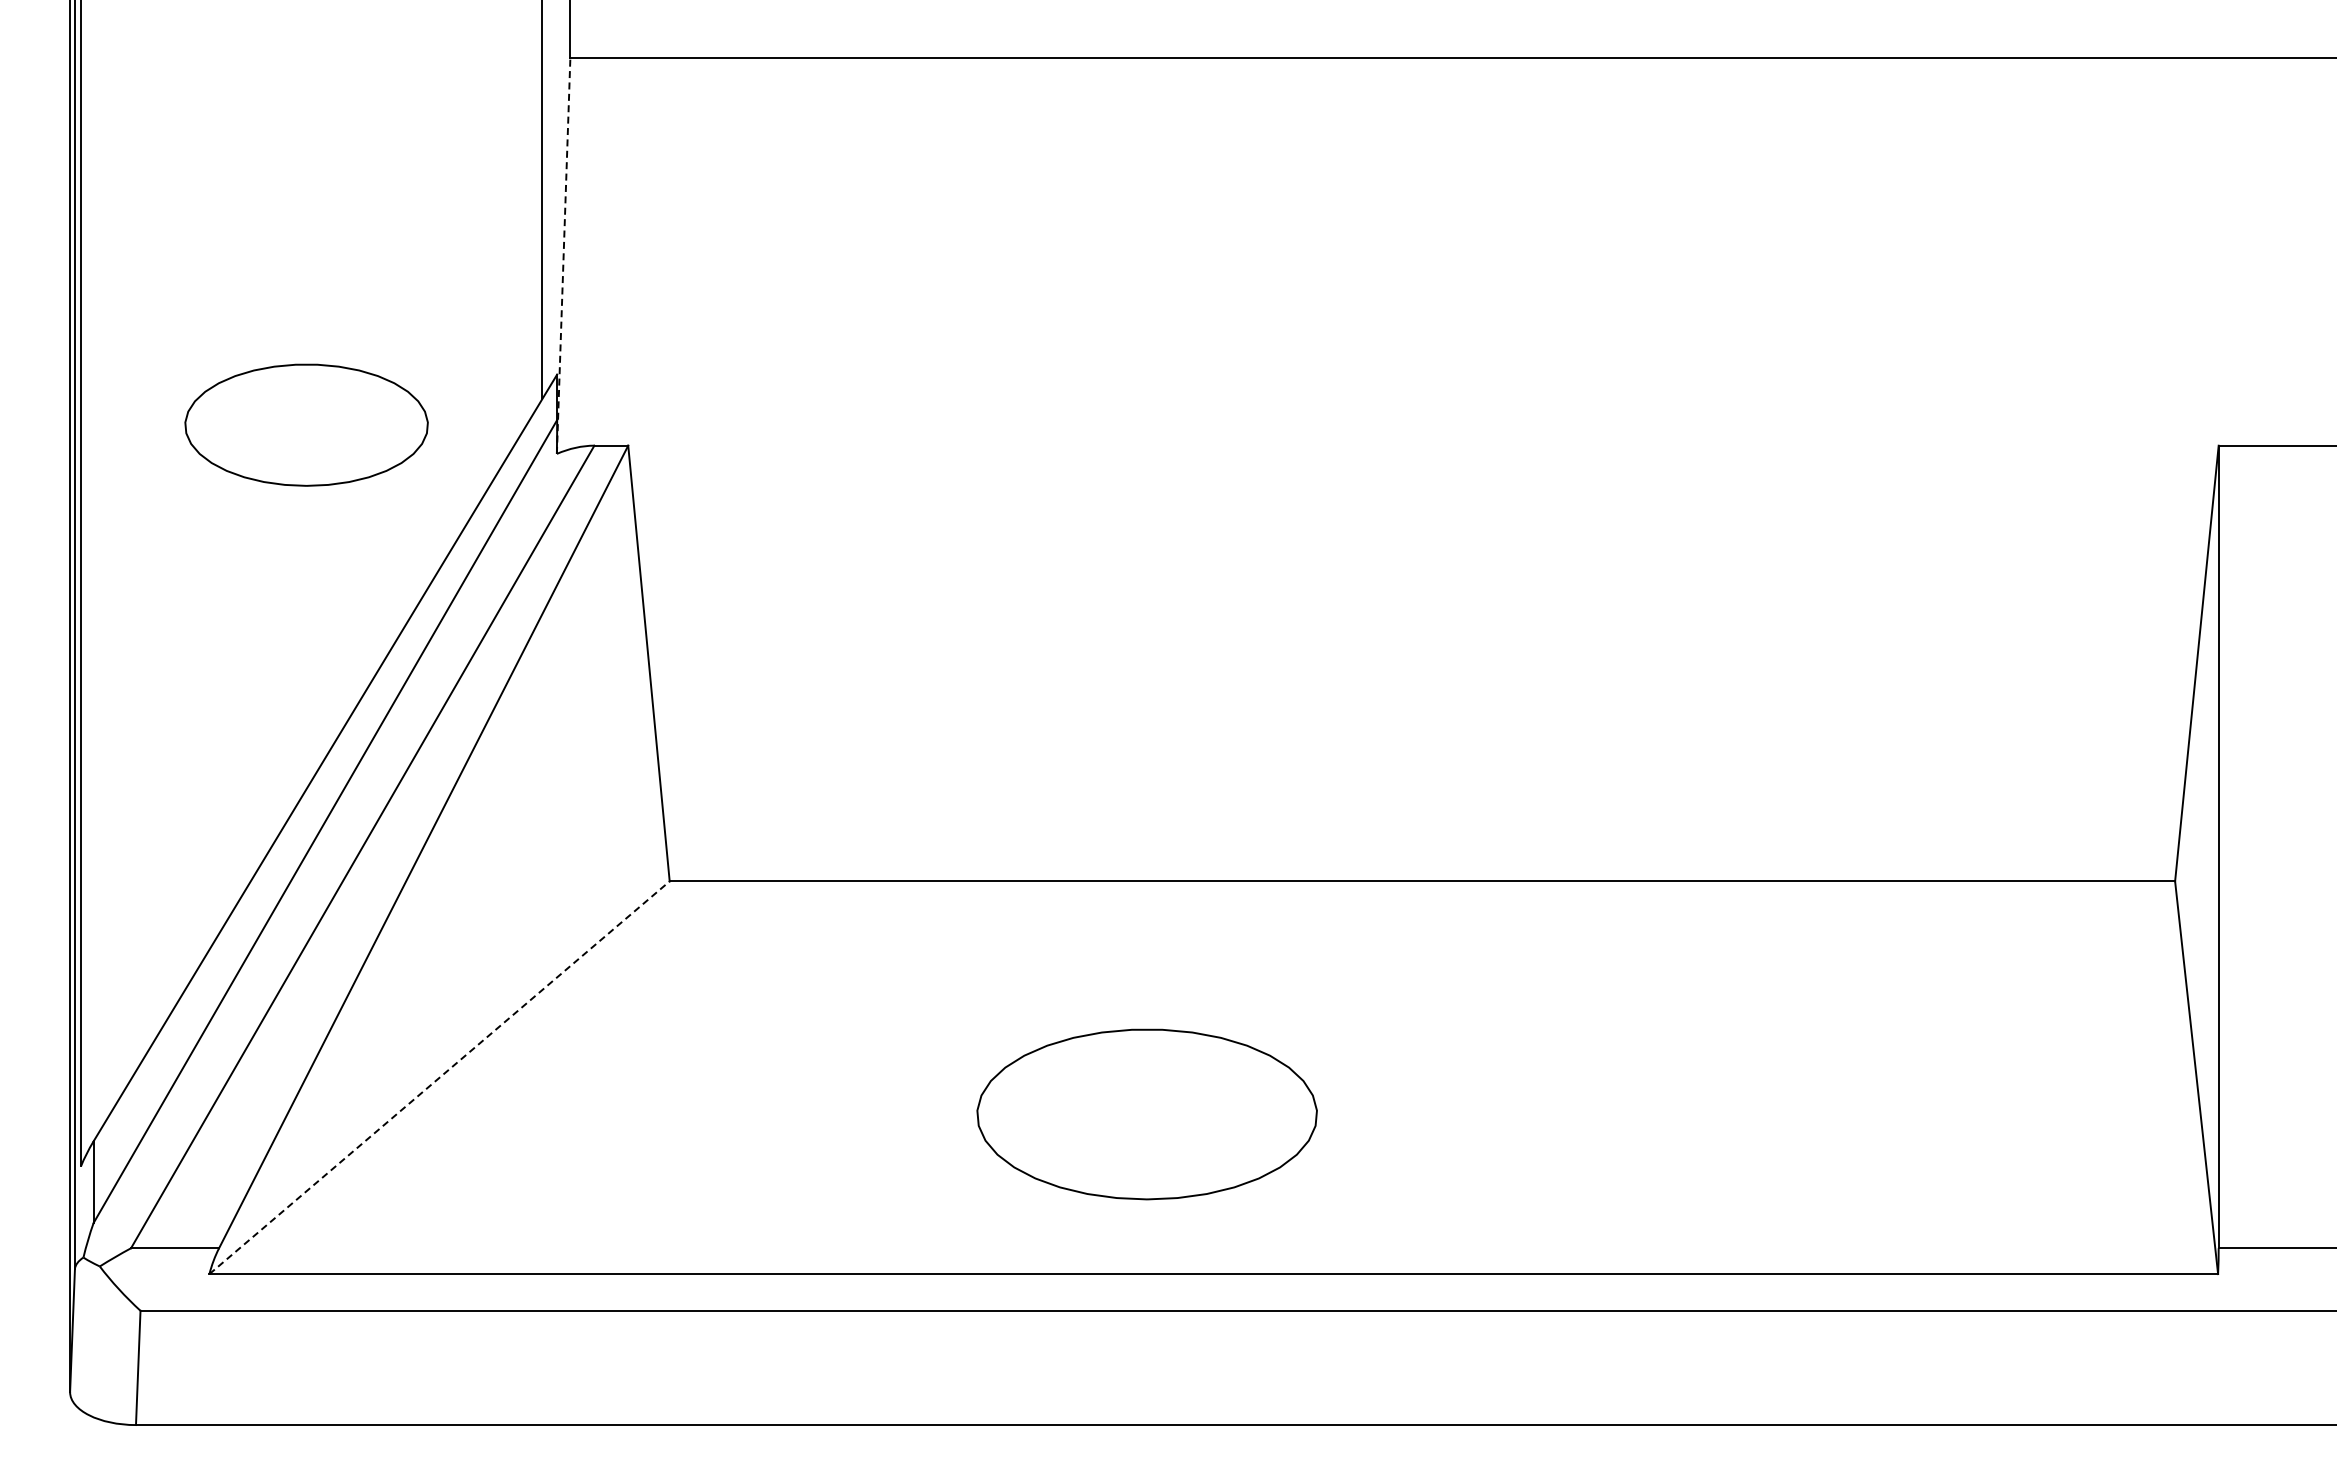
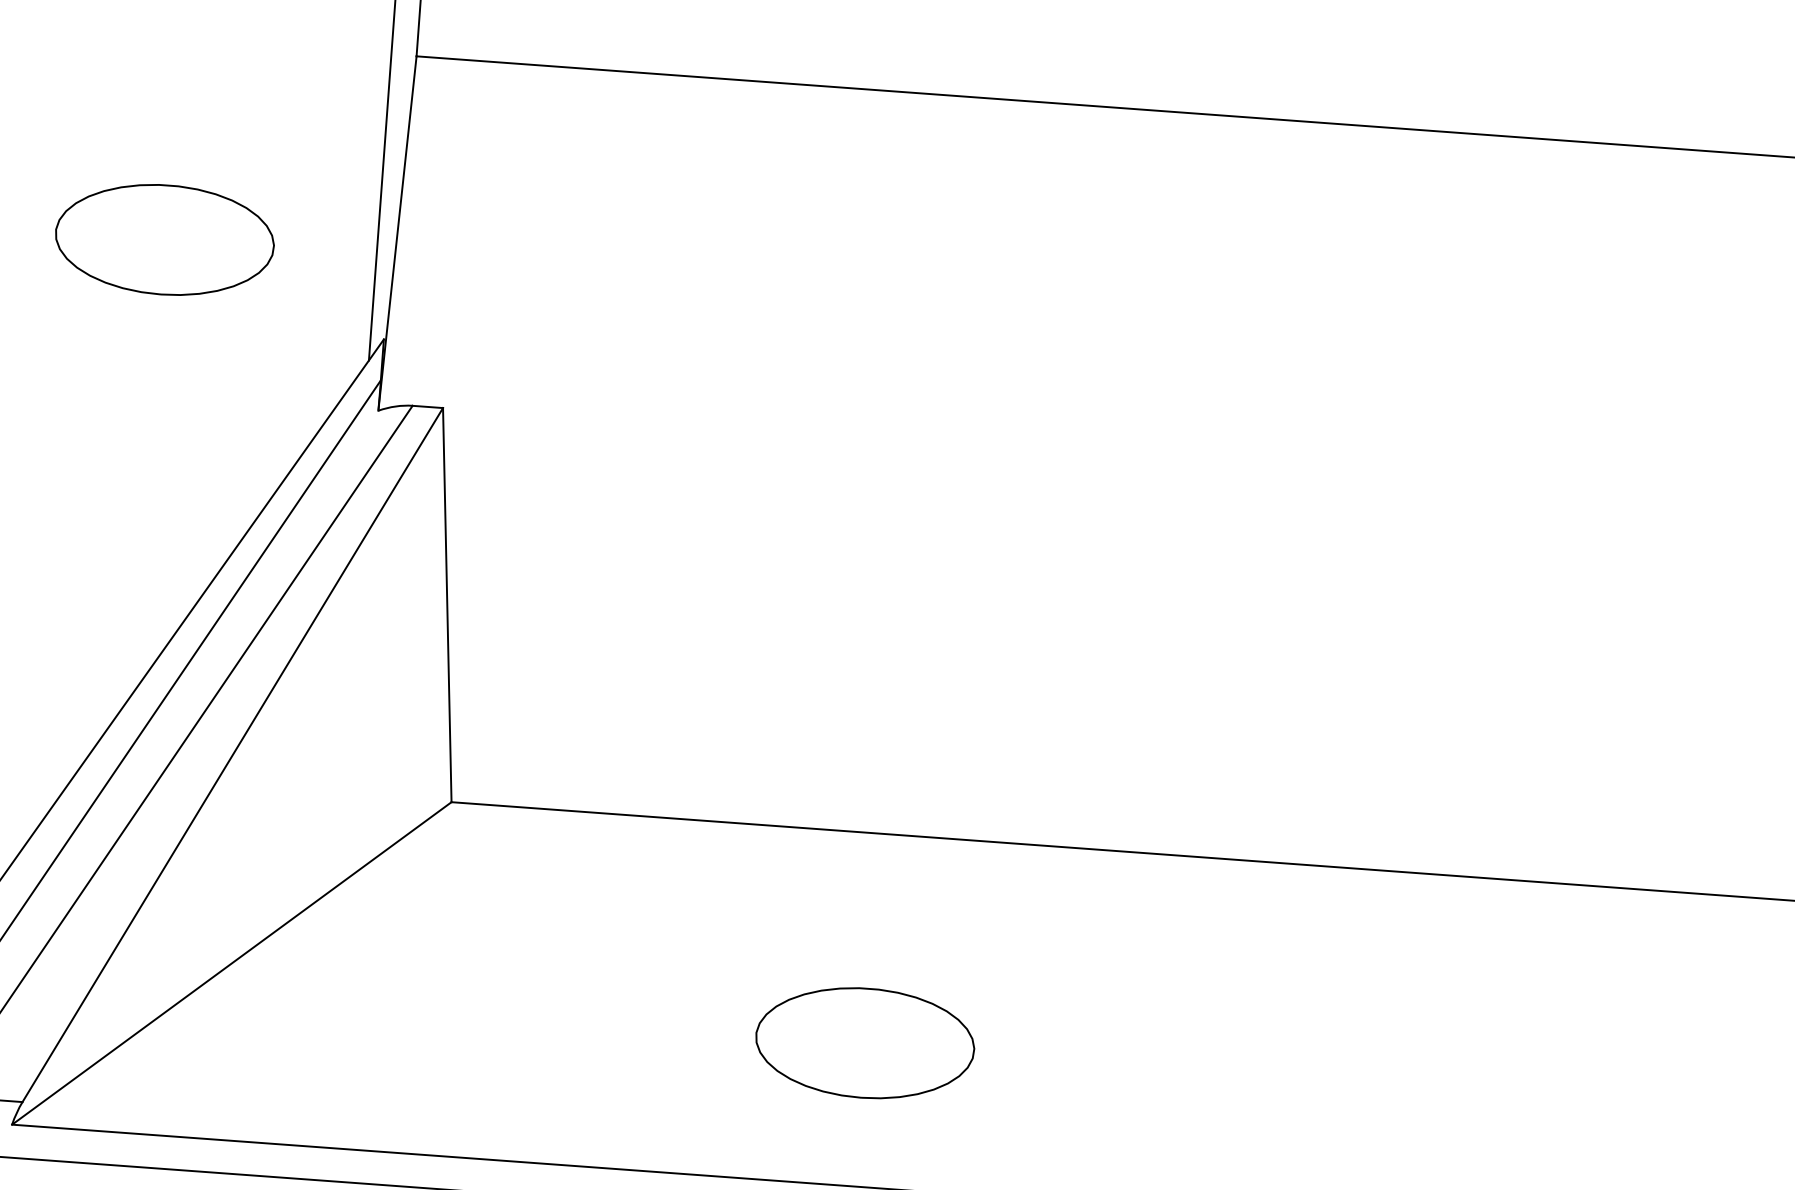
line: (563, 256) -> (397, 233), dashed -> solid
part: (306, 424) -> (164, 239), moved
line: (439, 1077) -> (231, 963), dashed -> solid
part: (1147, 1114) -> (865, 1043), size x0.71

